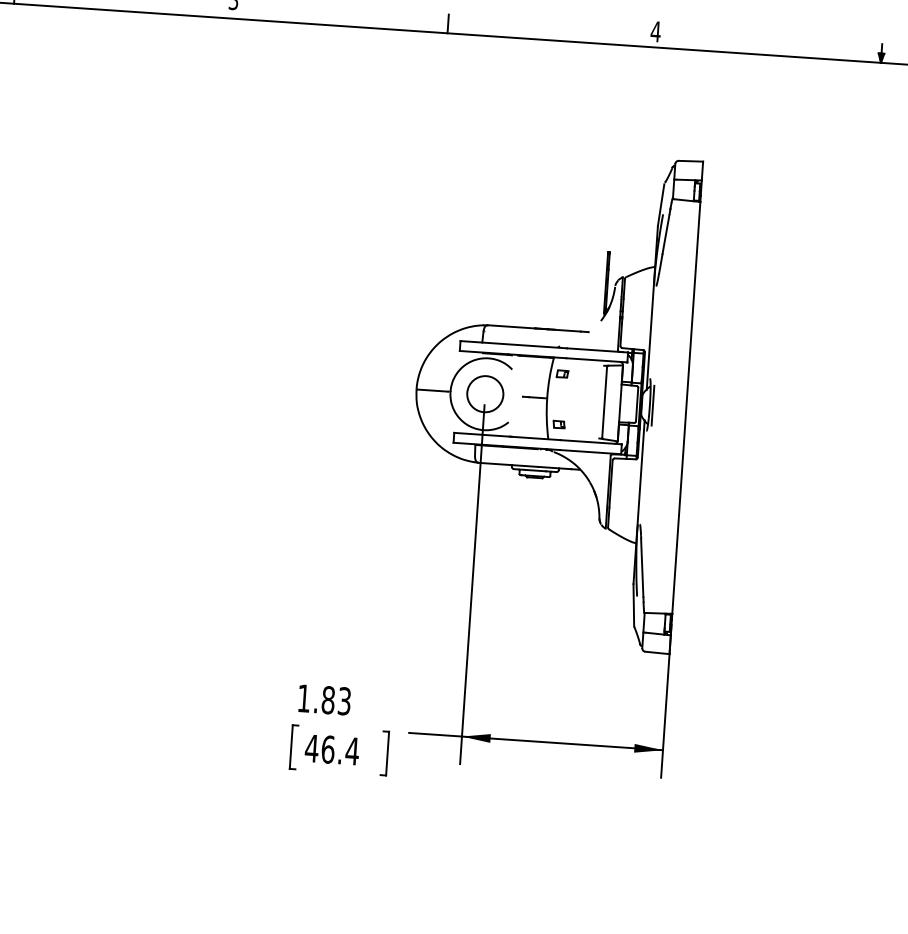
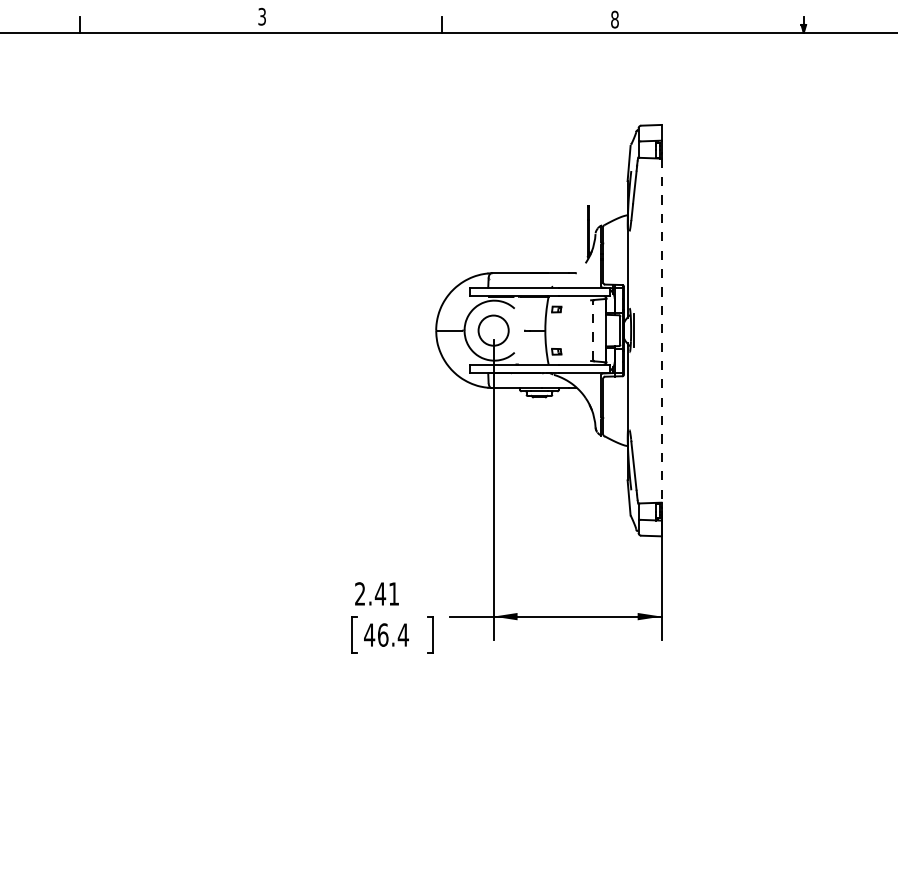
text: (655, 31) -> (614, 19), 4 -> 8
line: (604, 402) -> (593, 330), solid -> dashed
line: (686, 408) -> (661, 331), solid -> dashed
text: (324, 699) -> (377, 593), 1.83 -> 2.41

